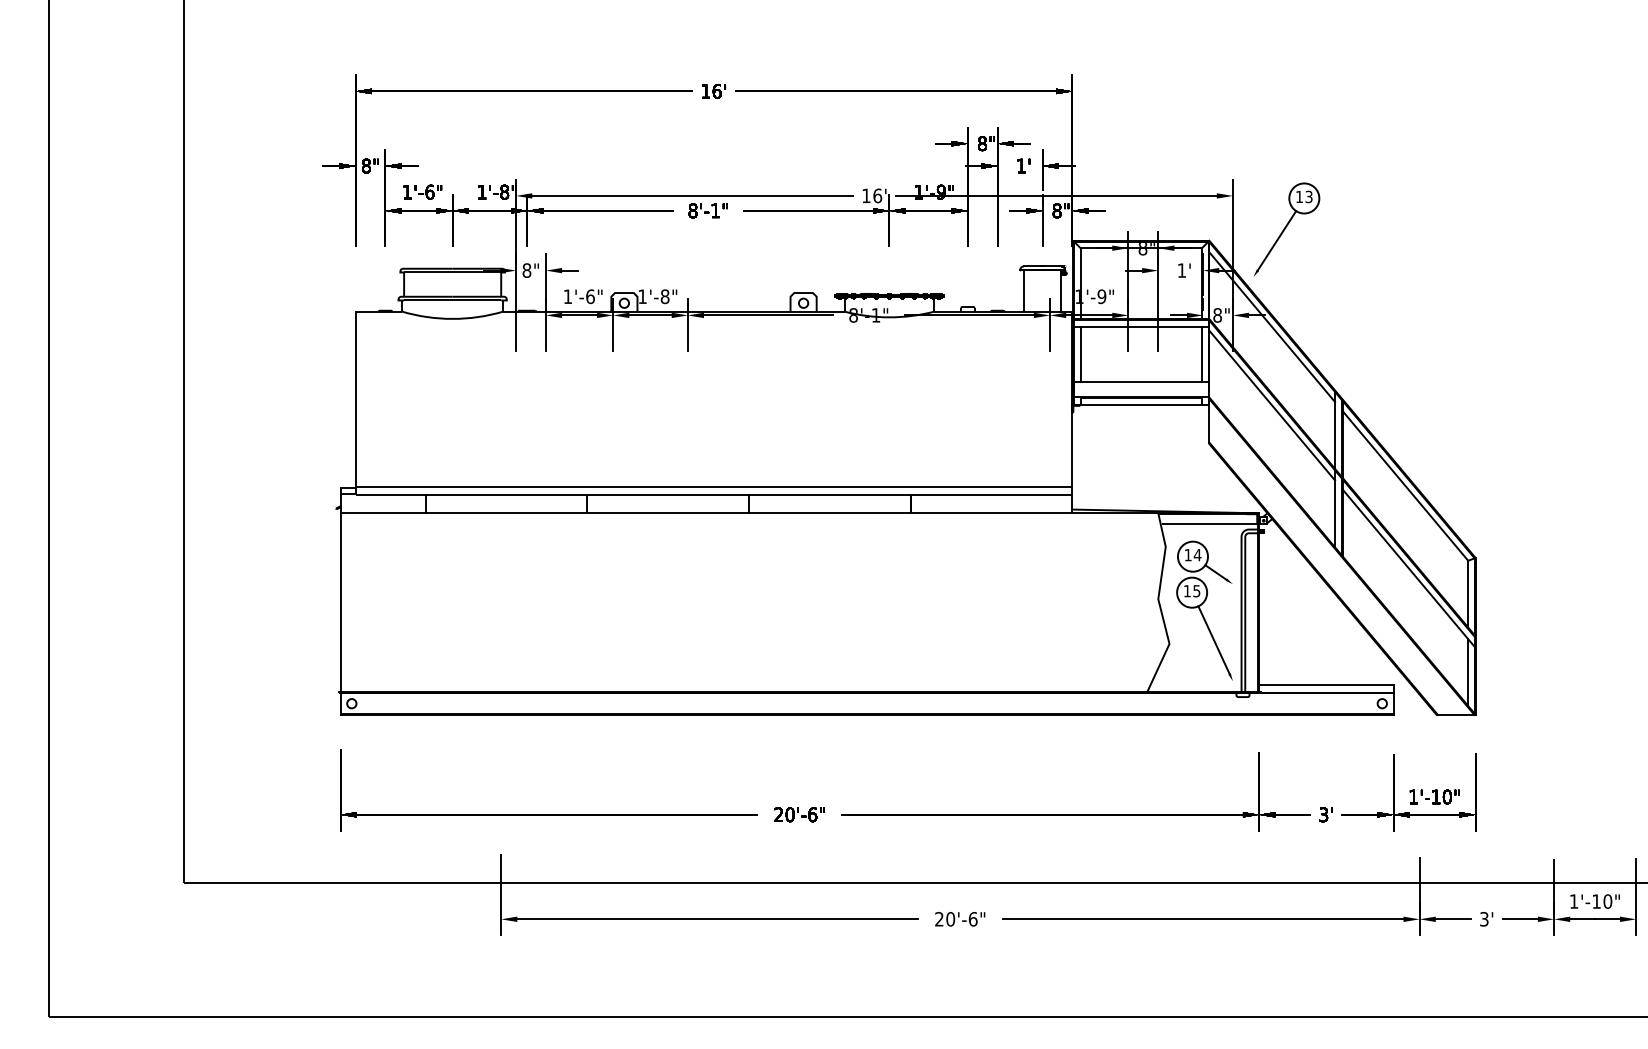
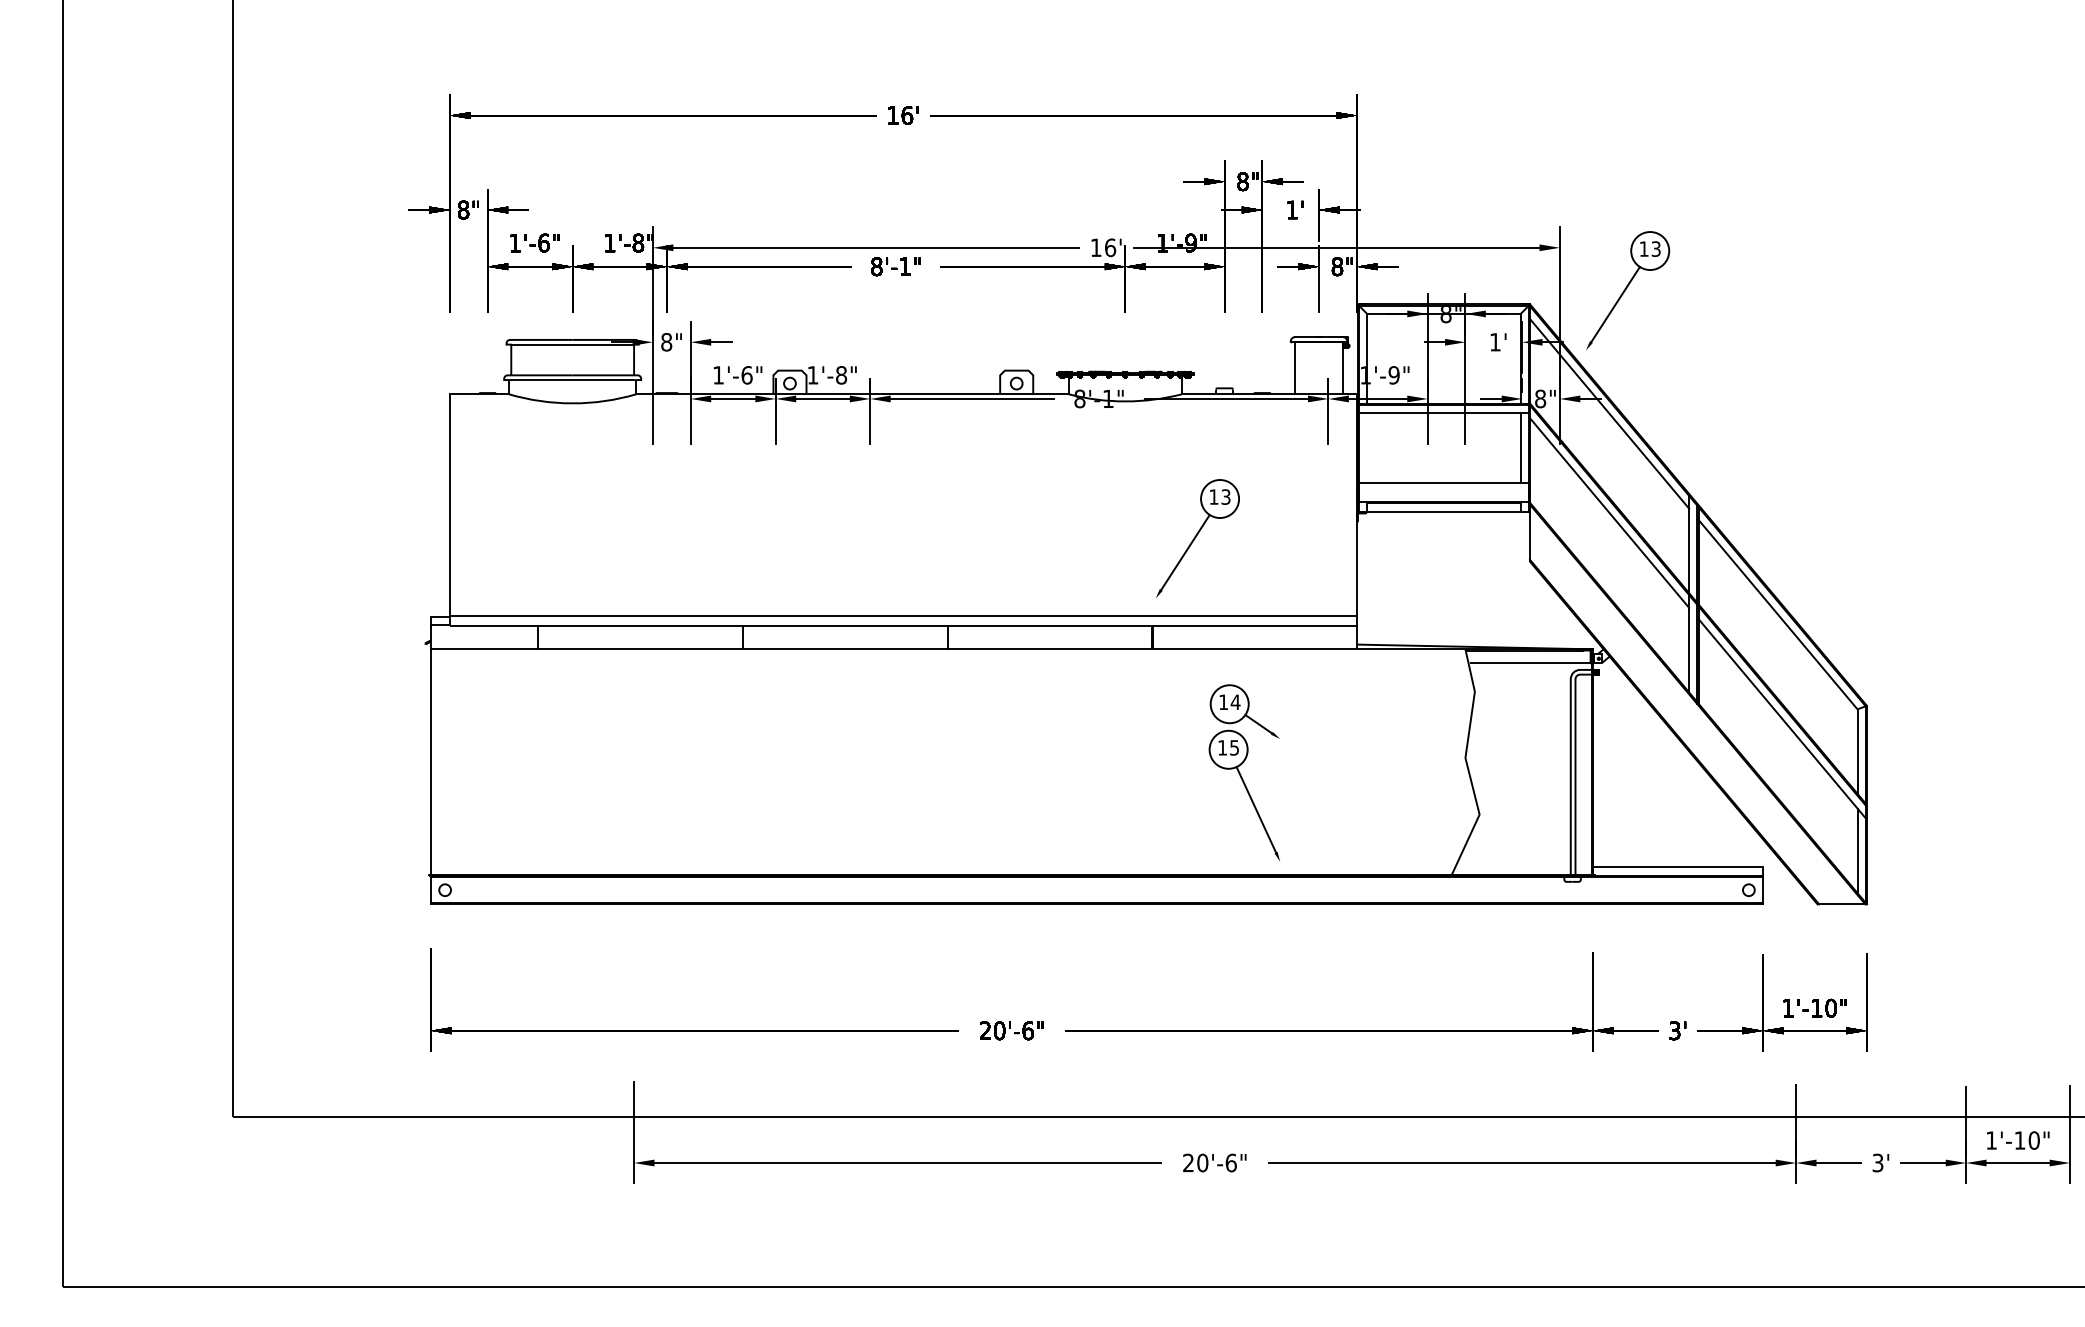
line: (1080, 353) -> (1367, 447), removed
part: (946, 425) -> (1197, 538), added
part: (1204, 610) -> (1244, 772), moved

